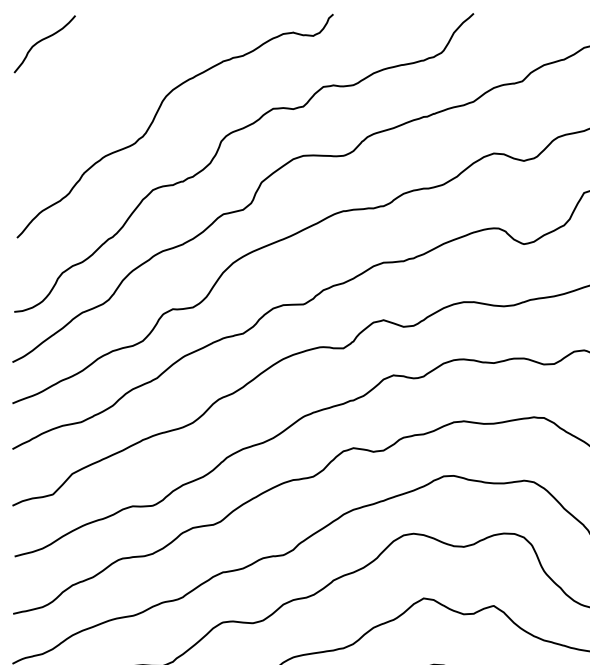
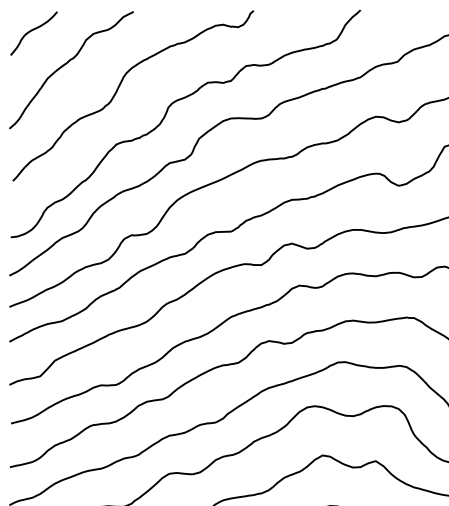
curve: (87, 84) -> (66, 64), added

